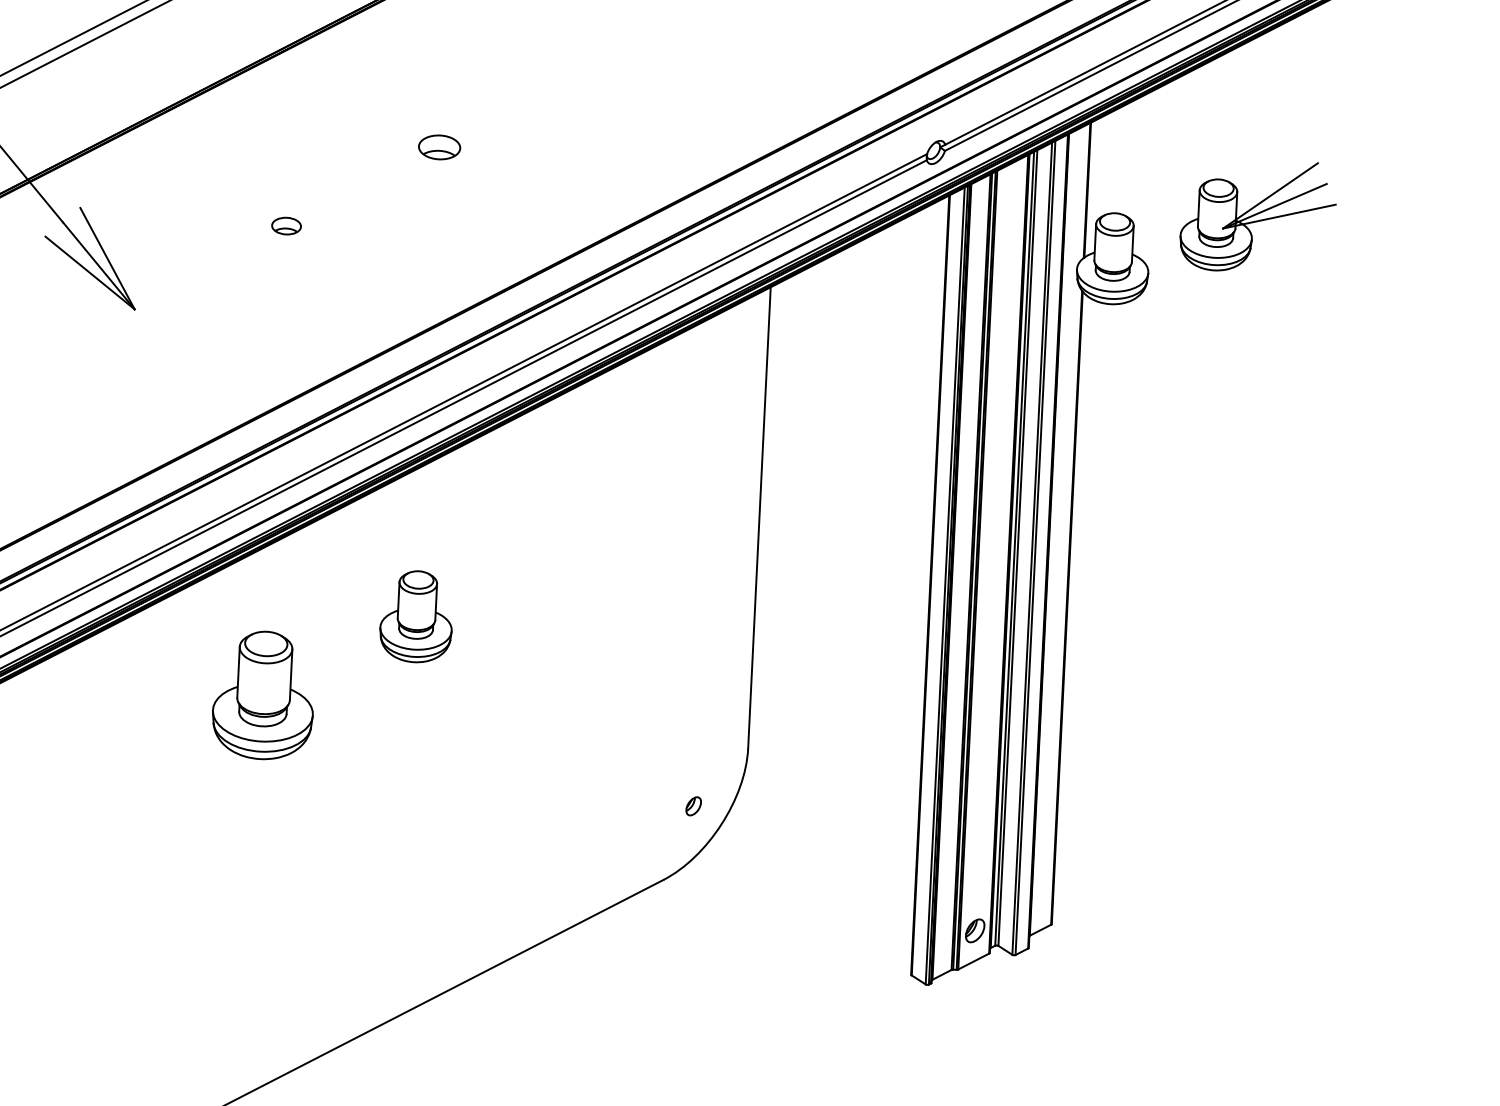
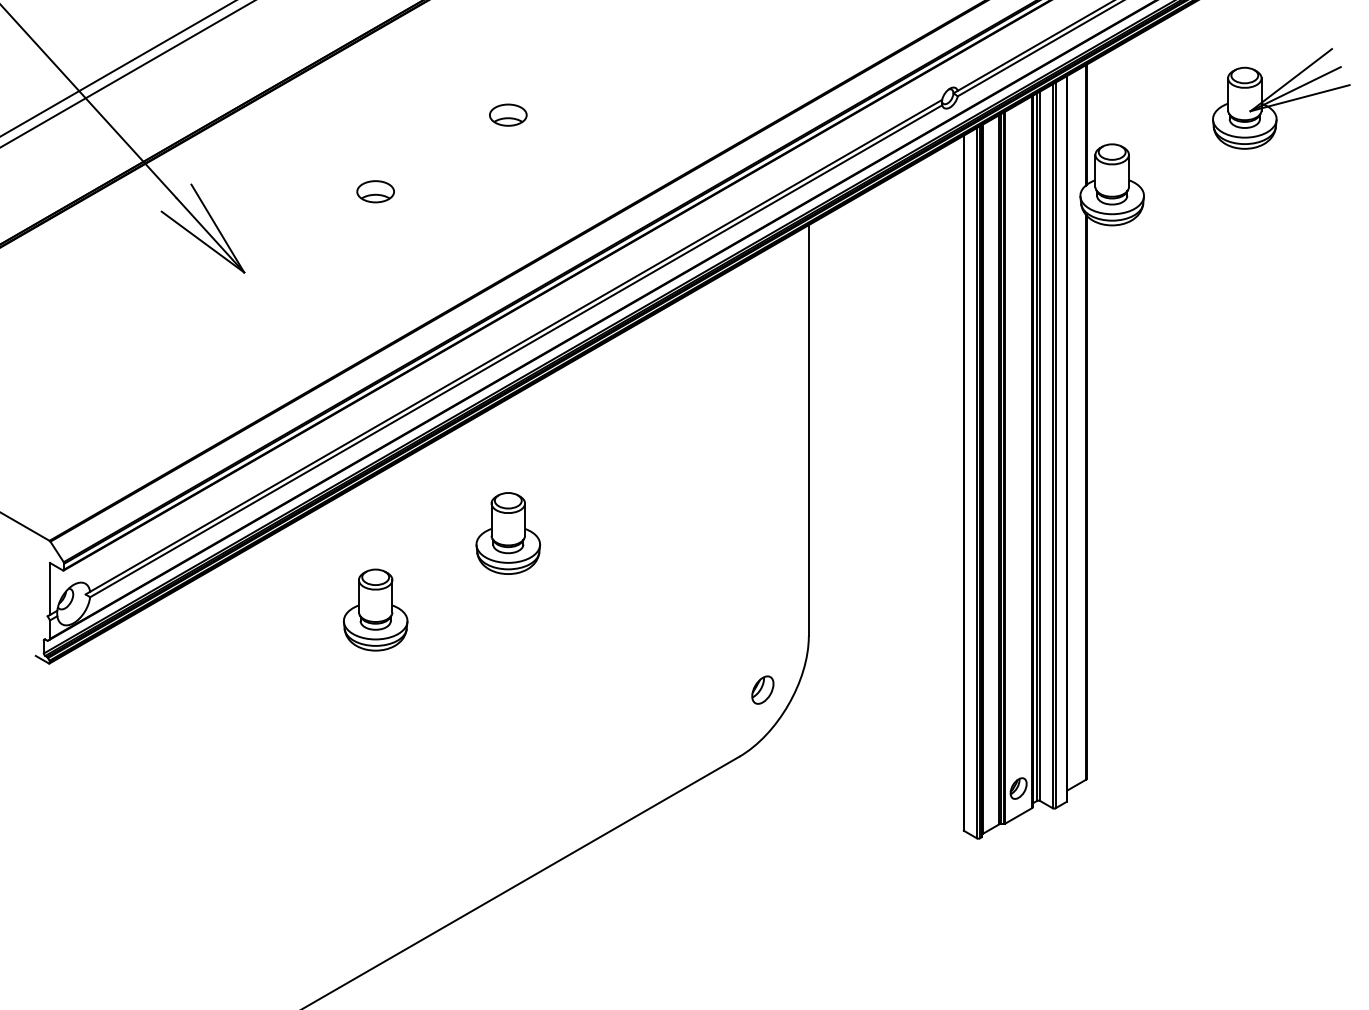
part: (1258, 215) -> (1281, 98), moved
part: (286, 225) -> (375, 191), size x1.43
part: (263, 694) -> (375, 609), size x0.71
part: (693, 805) -> (762, 689), size x1.67

